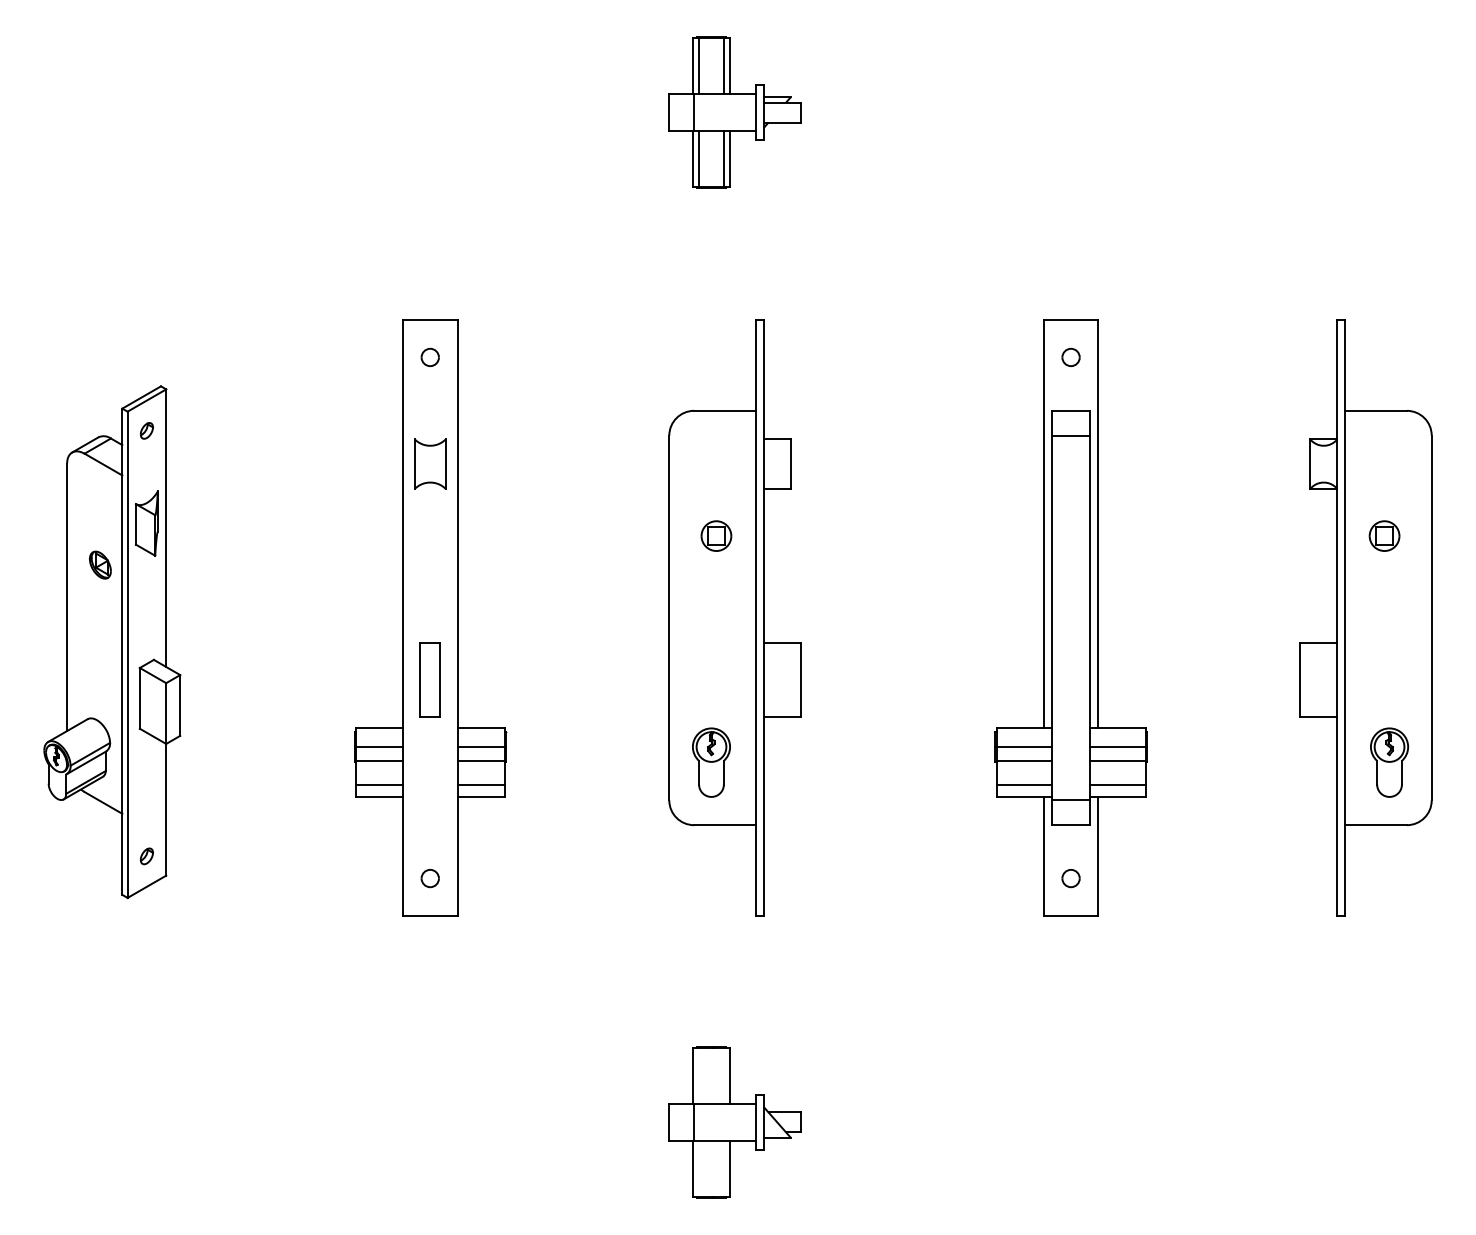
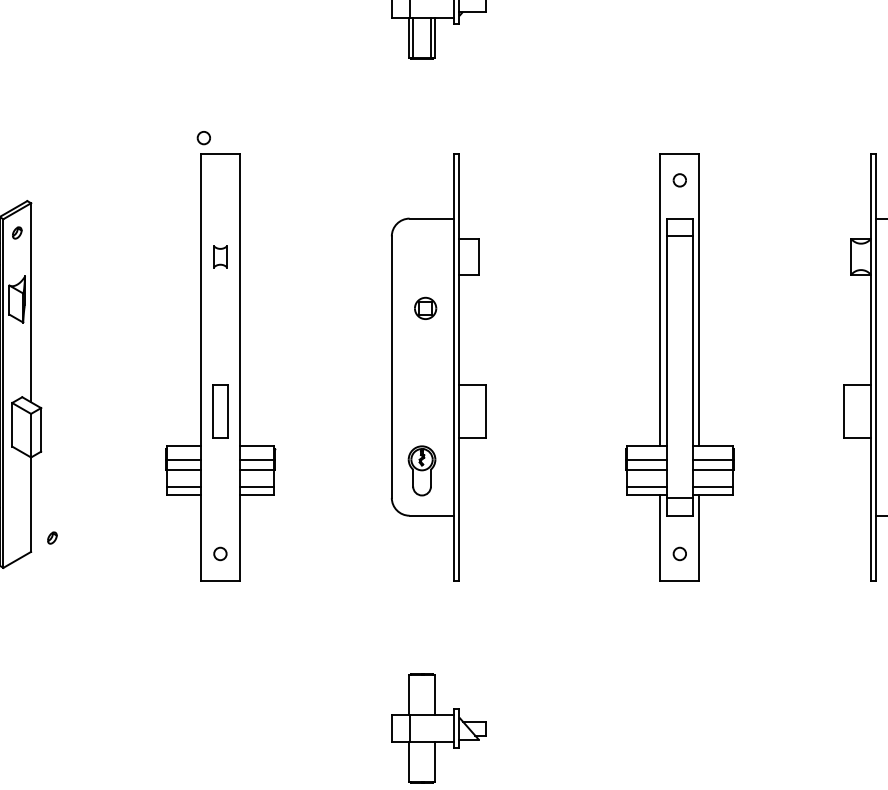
part: (429, 356) -> (203, 137), moved
part: (430, 463) -> (220, 256), size x0.6
part: (146, 856) -> (52, 538), moved

